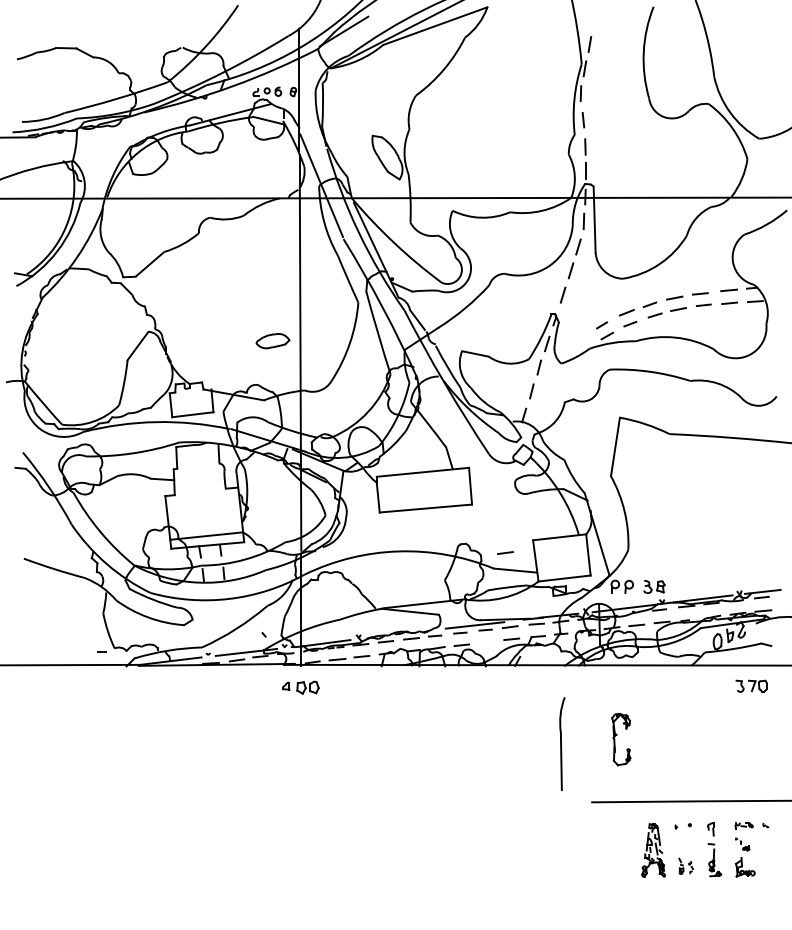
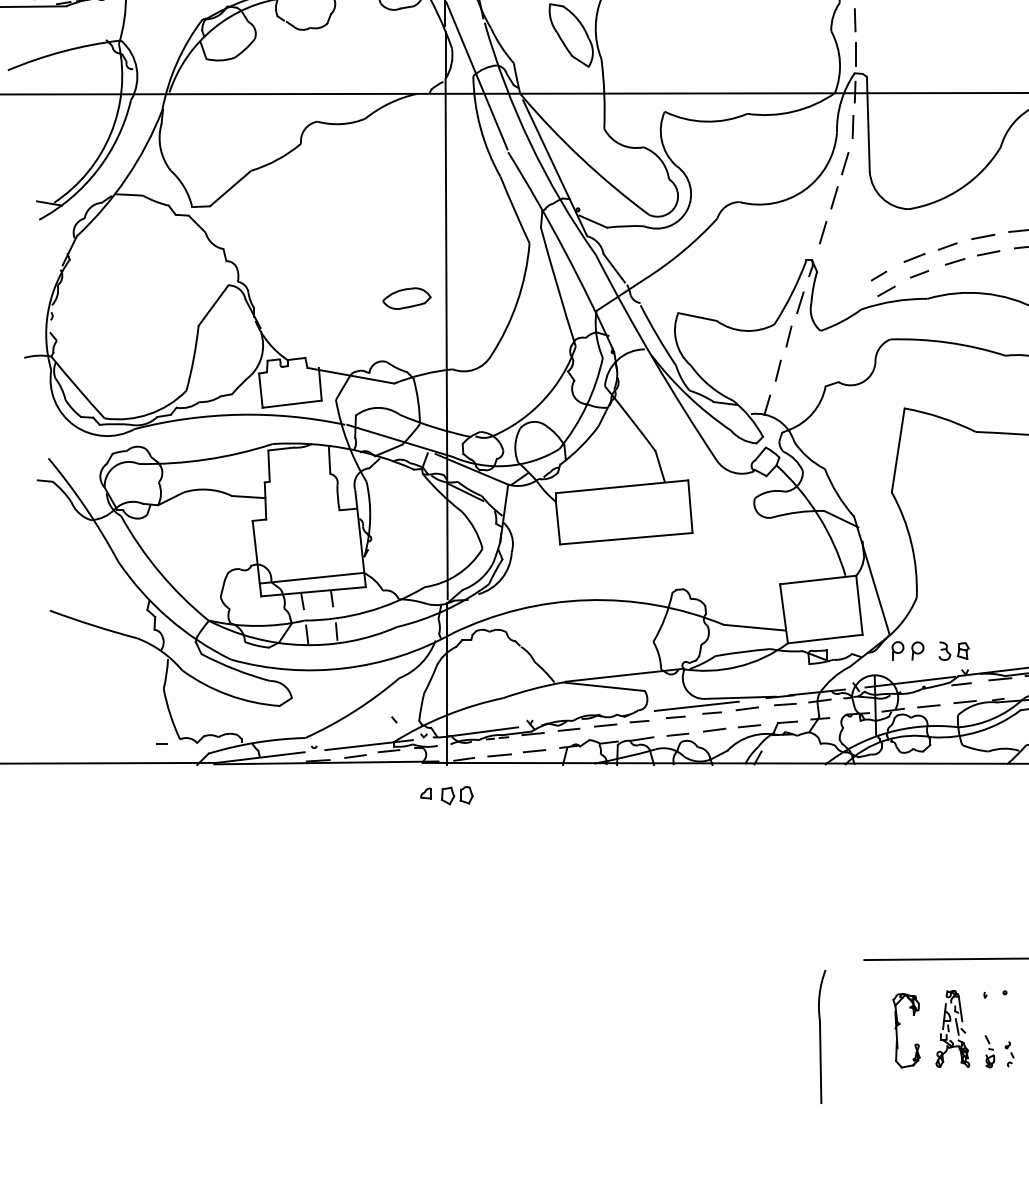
line: (505, 552) -> (714, 729), moved
part: (621, 739) -> (906, 1030), moved
part: (562, 743) -> (822, 1036), moved
part: (685, 866) -> (998, 1052), size x1.43

